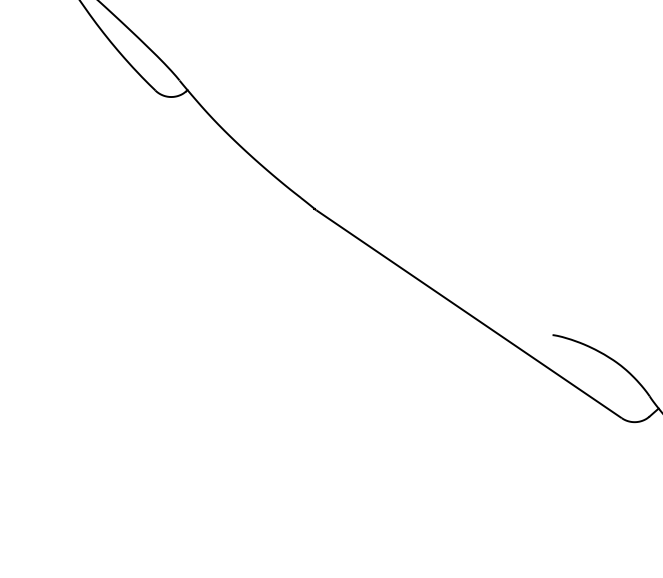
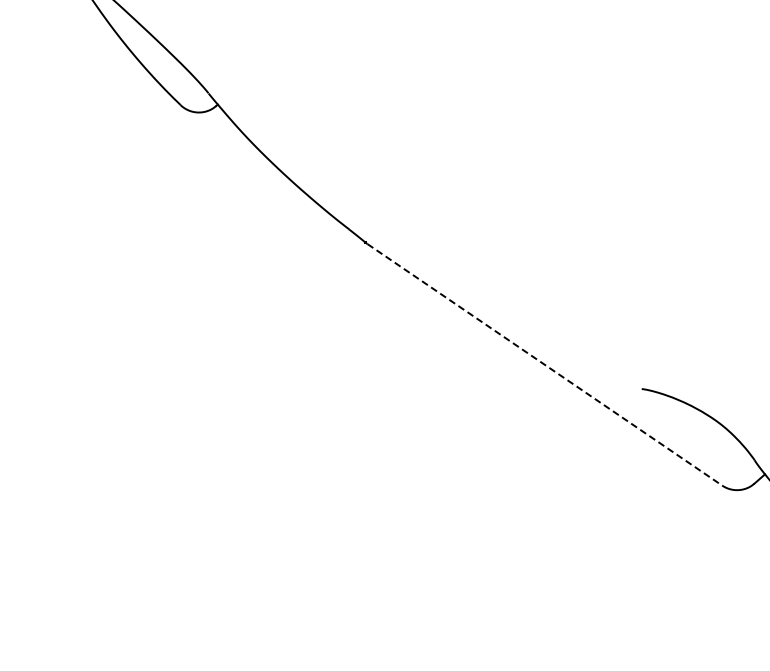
line: (468, 313) -> (544, 364), solid -> dashed

